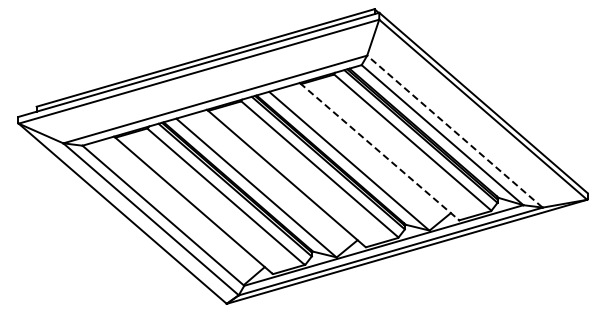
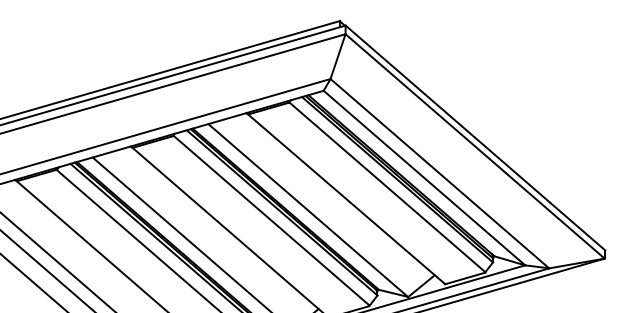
line: (454, 131) -> (439, 173), dashed -> solid
line: (379, 151) -> (345, 198), dashed -> solid

